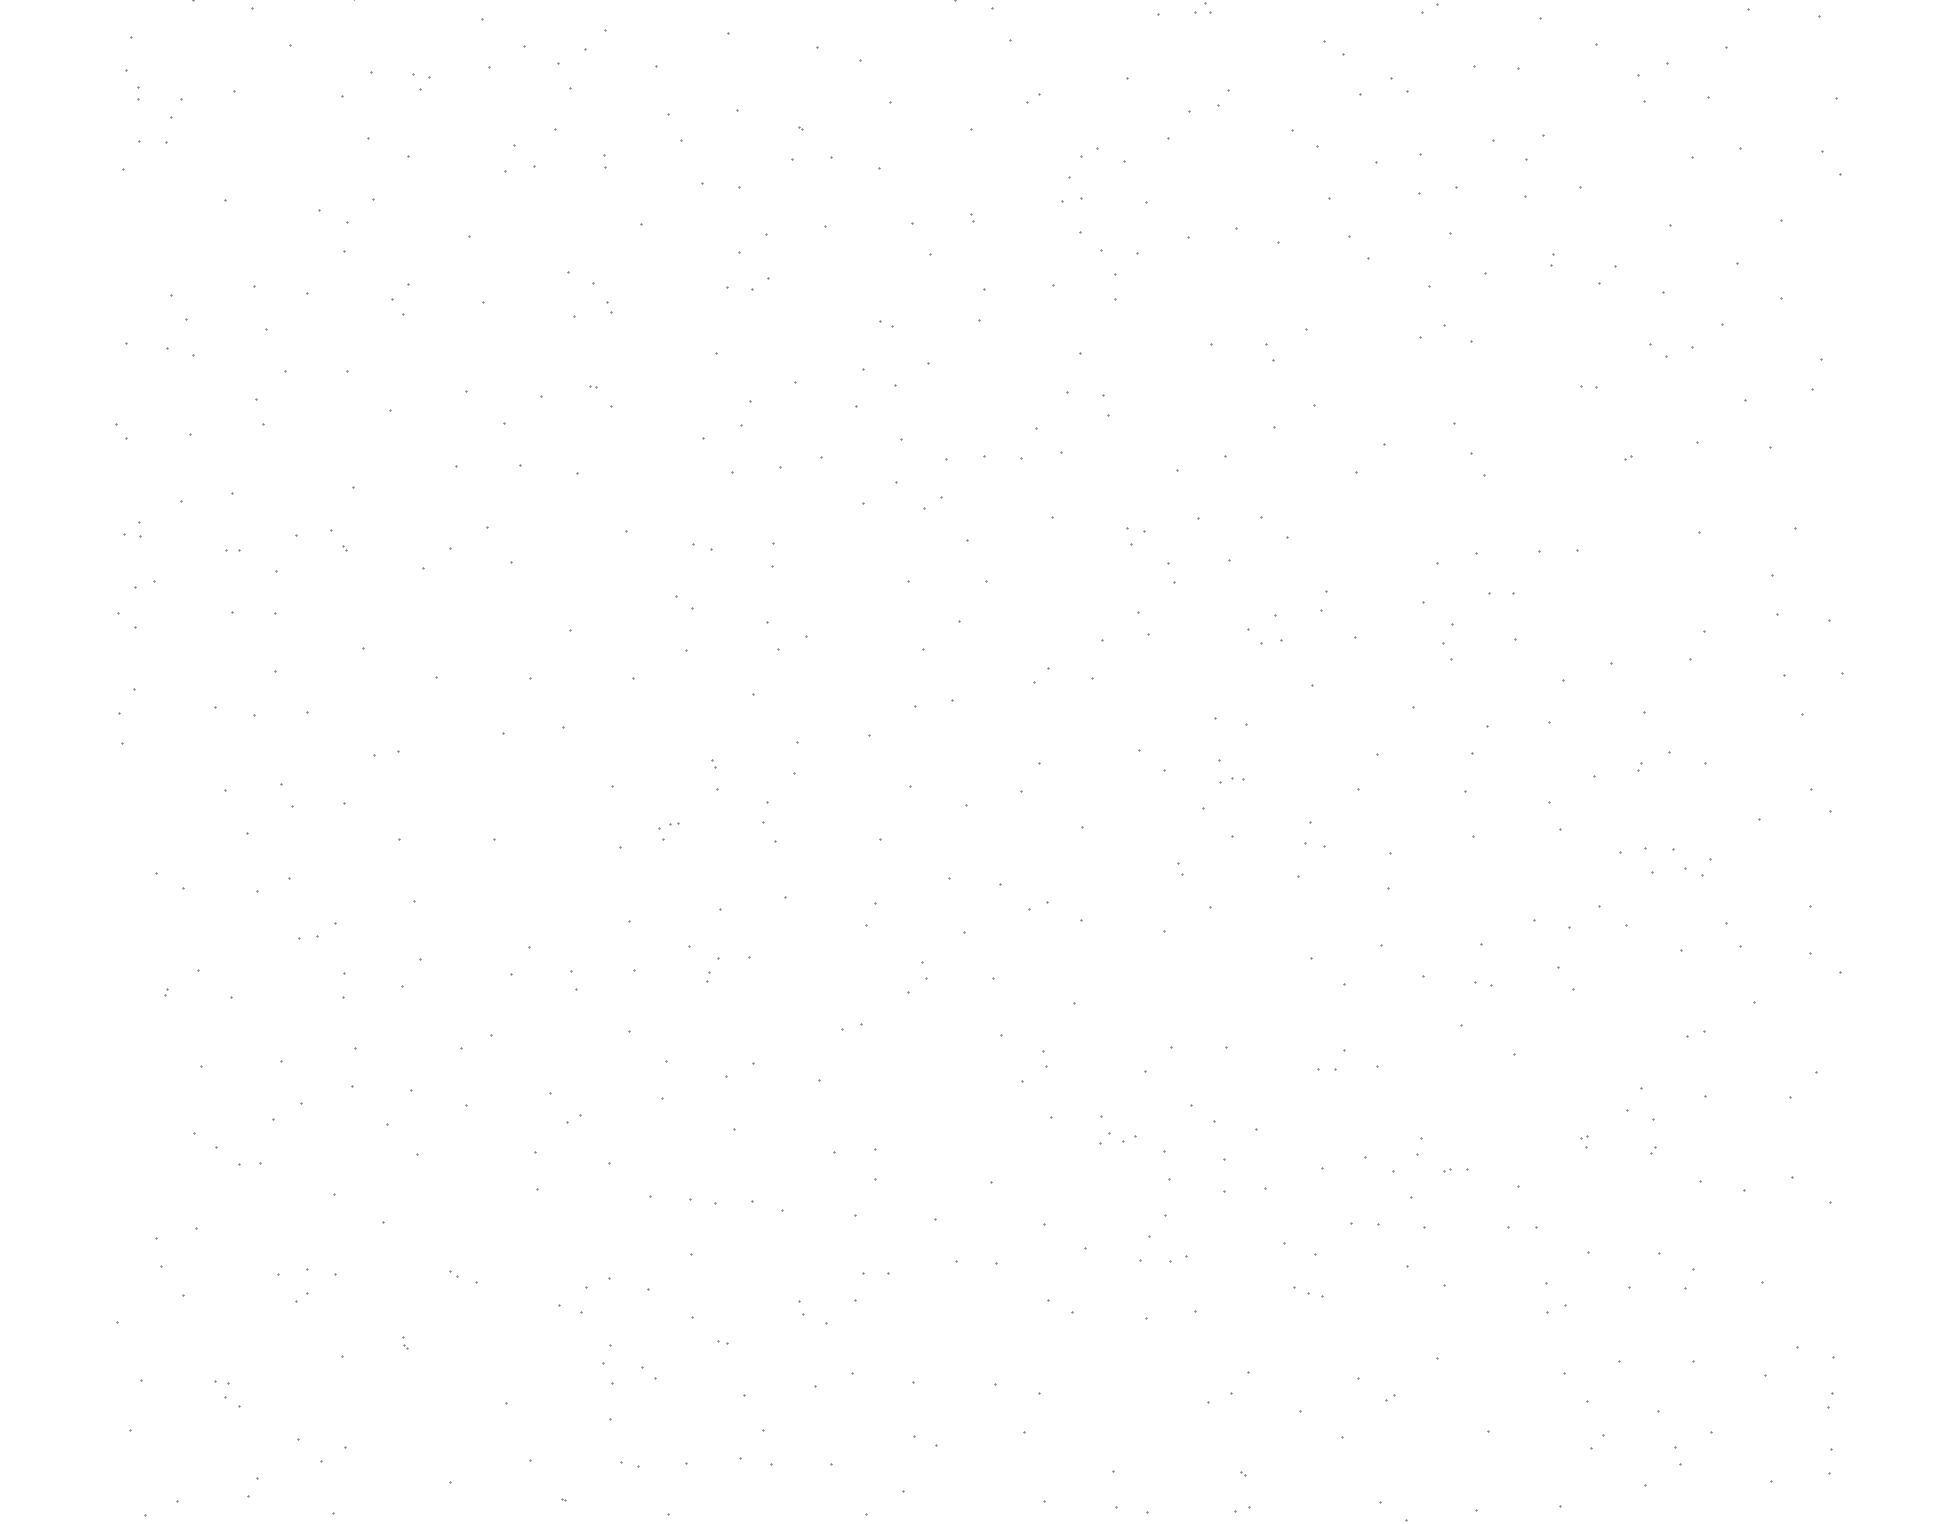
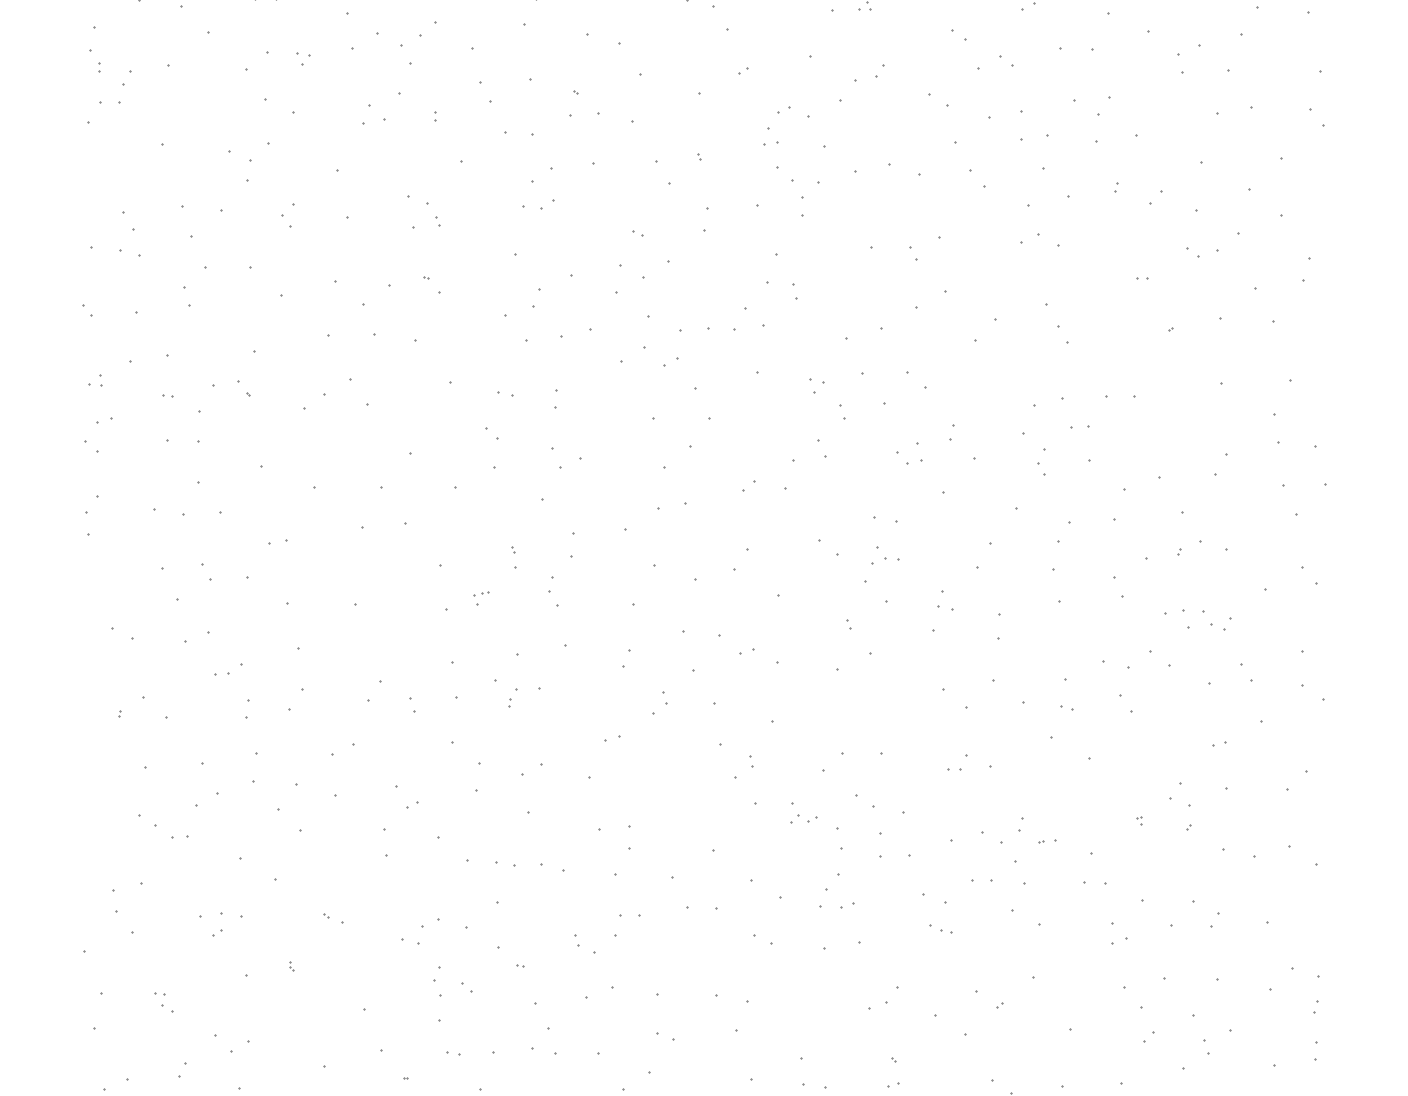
part: (1232, 779) -> (886, 560), size x1.6

